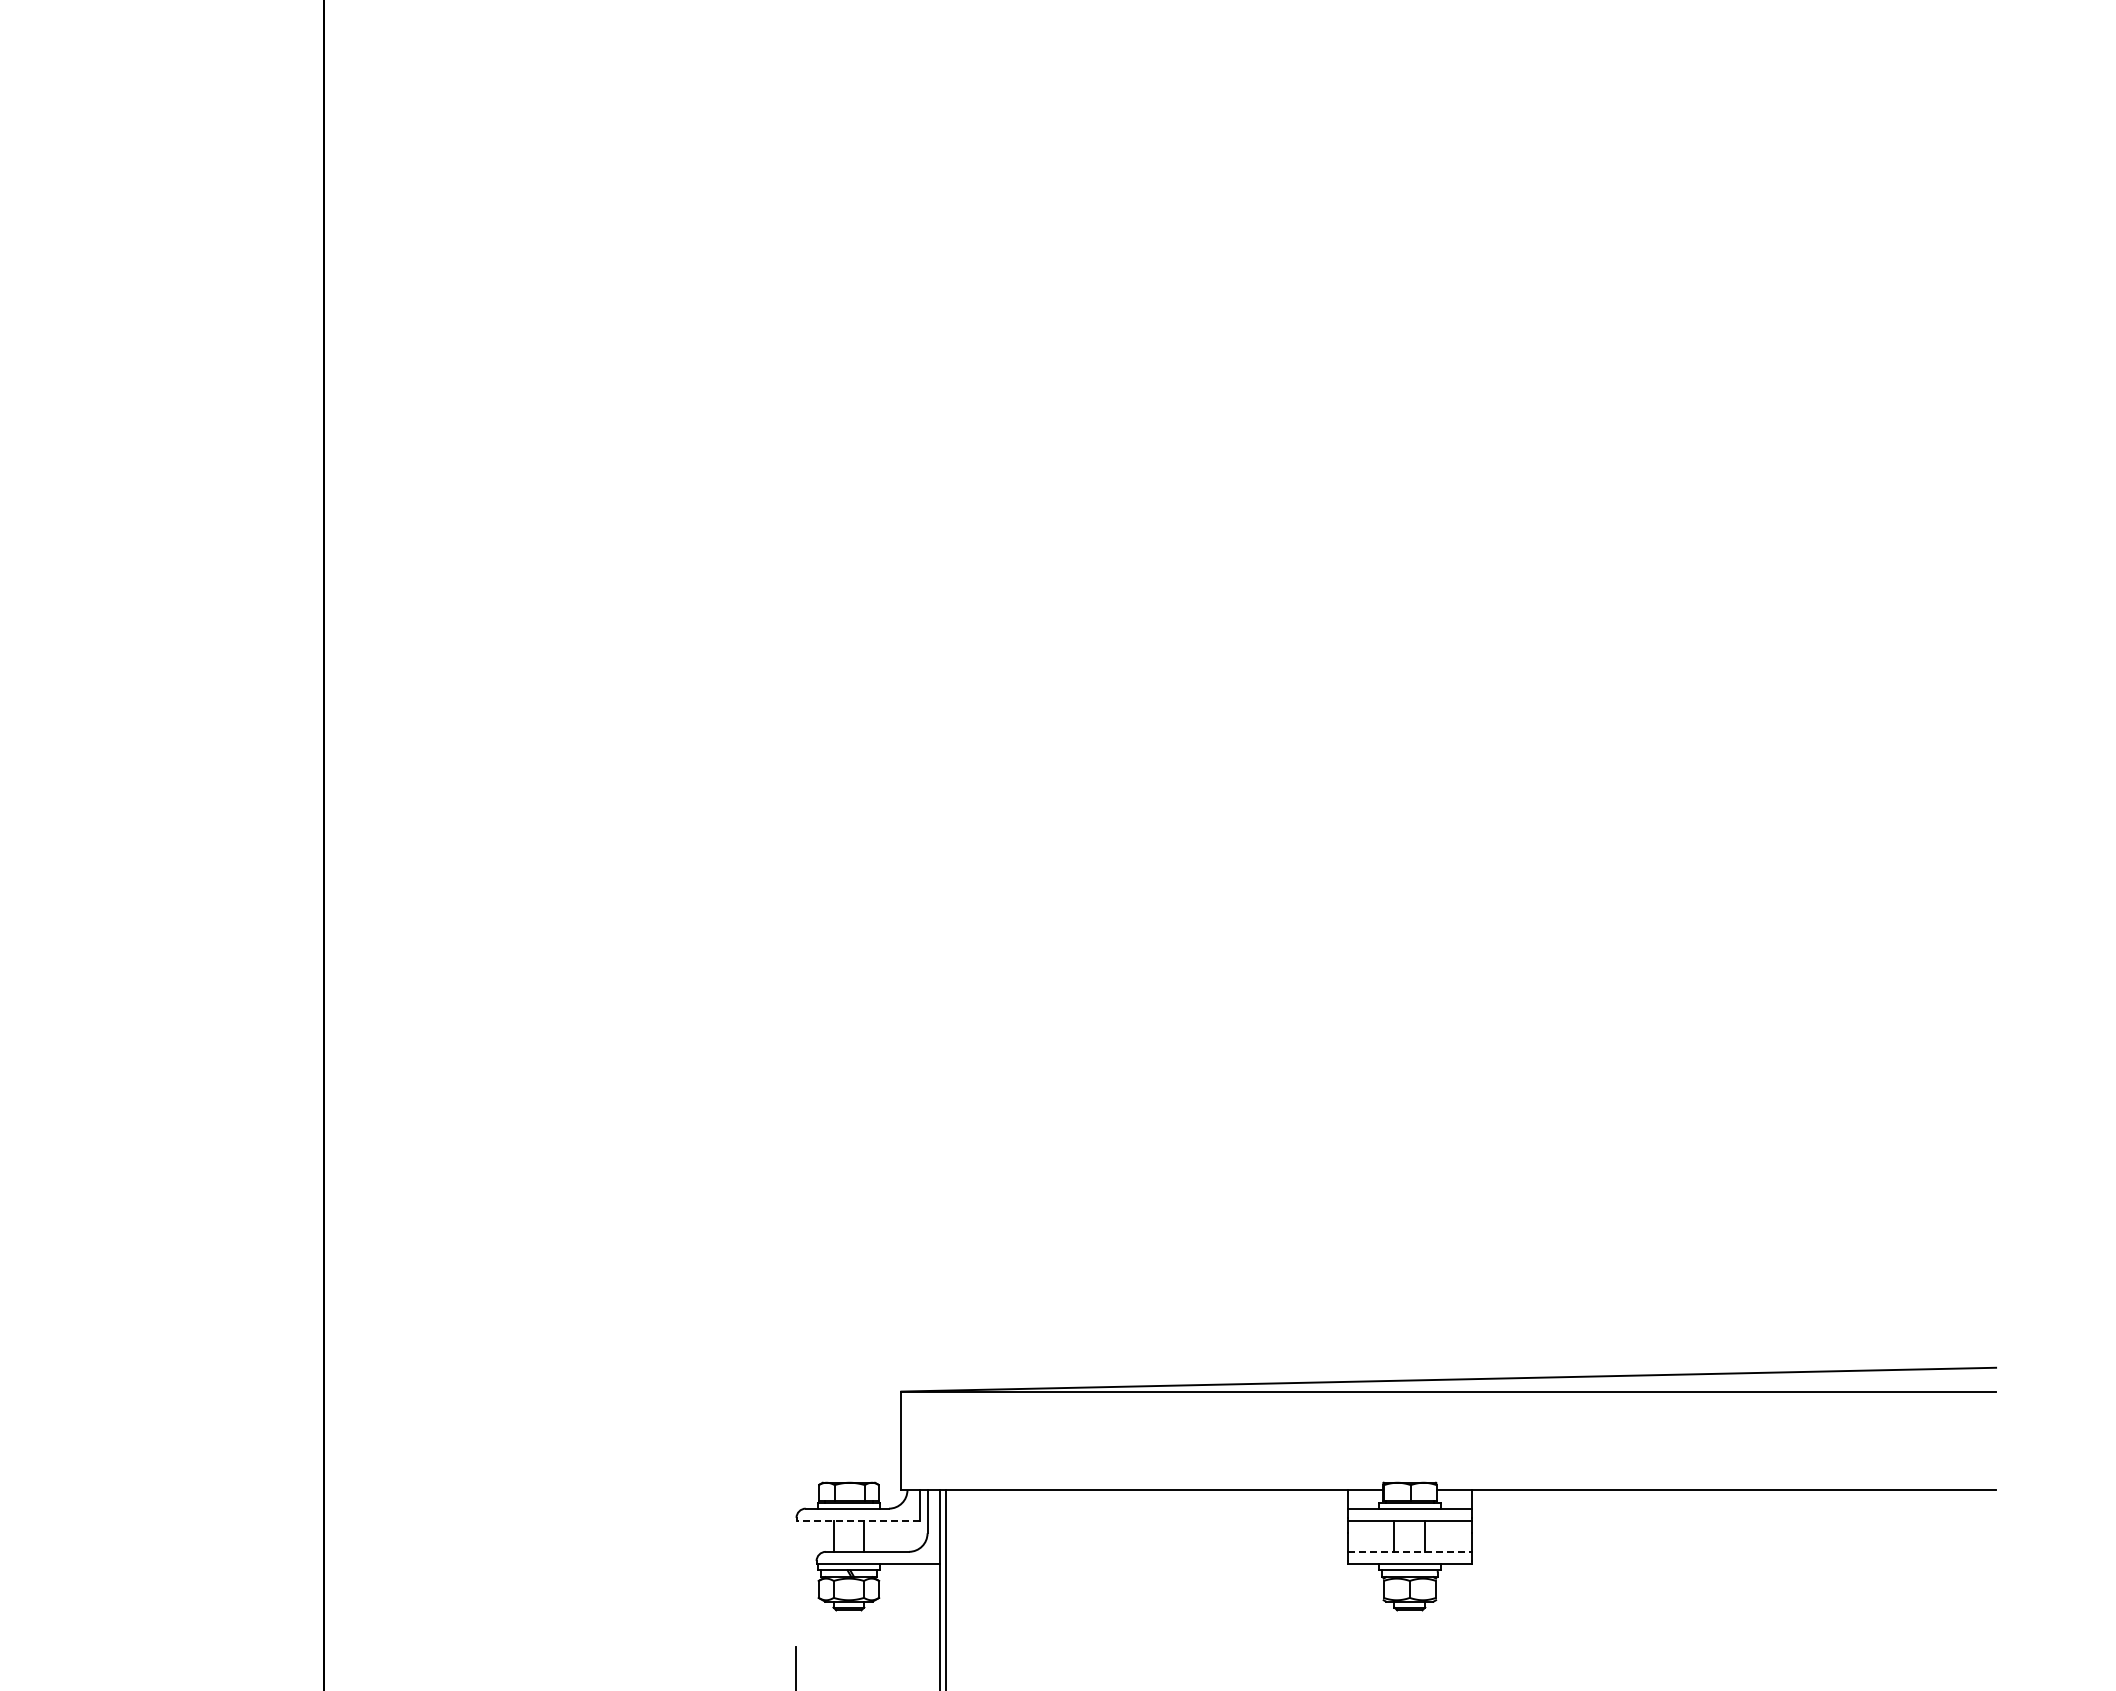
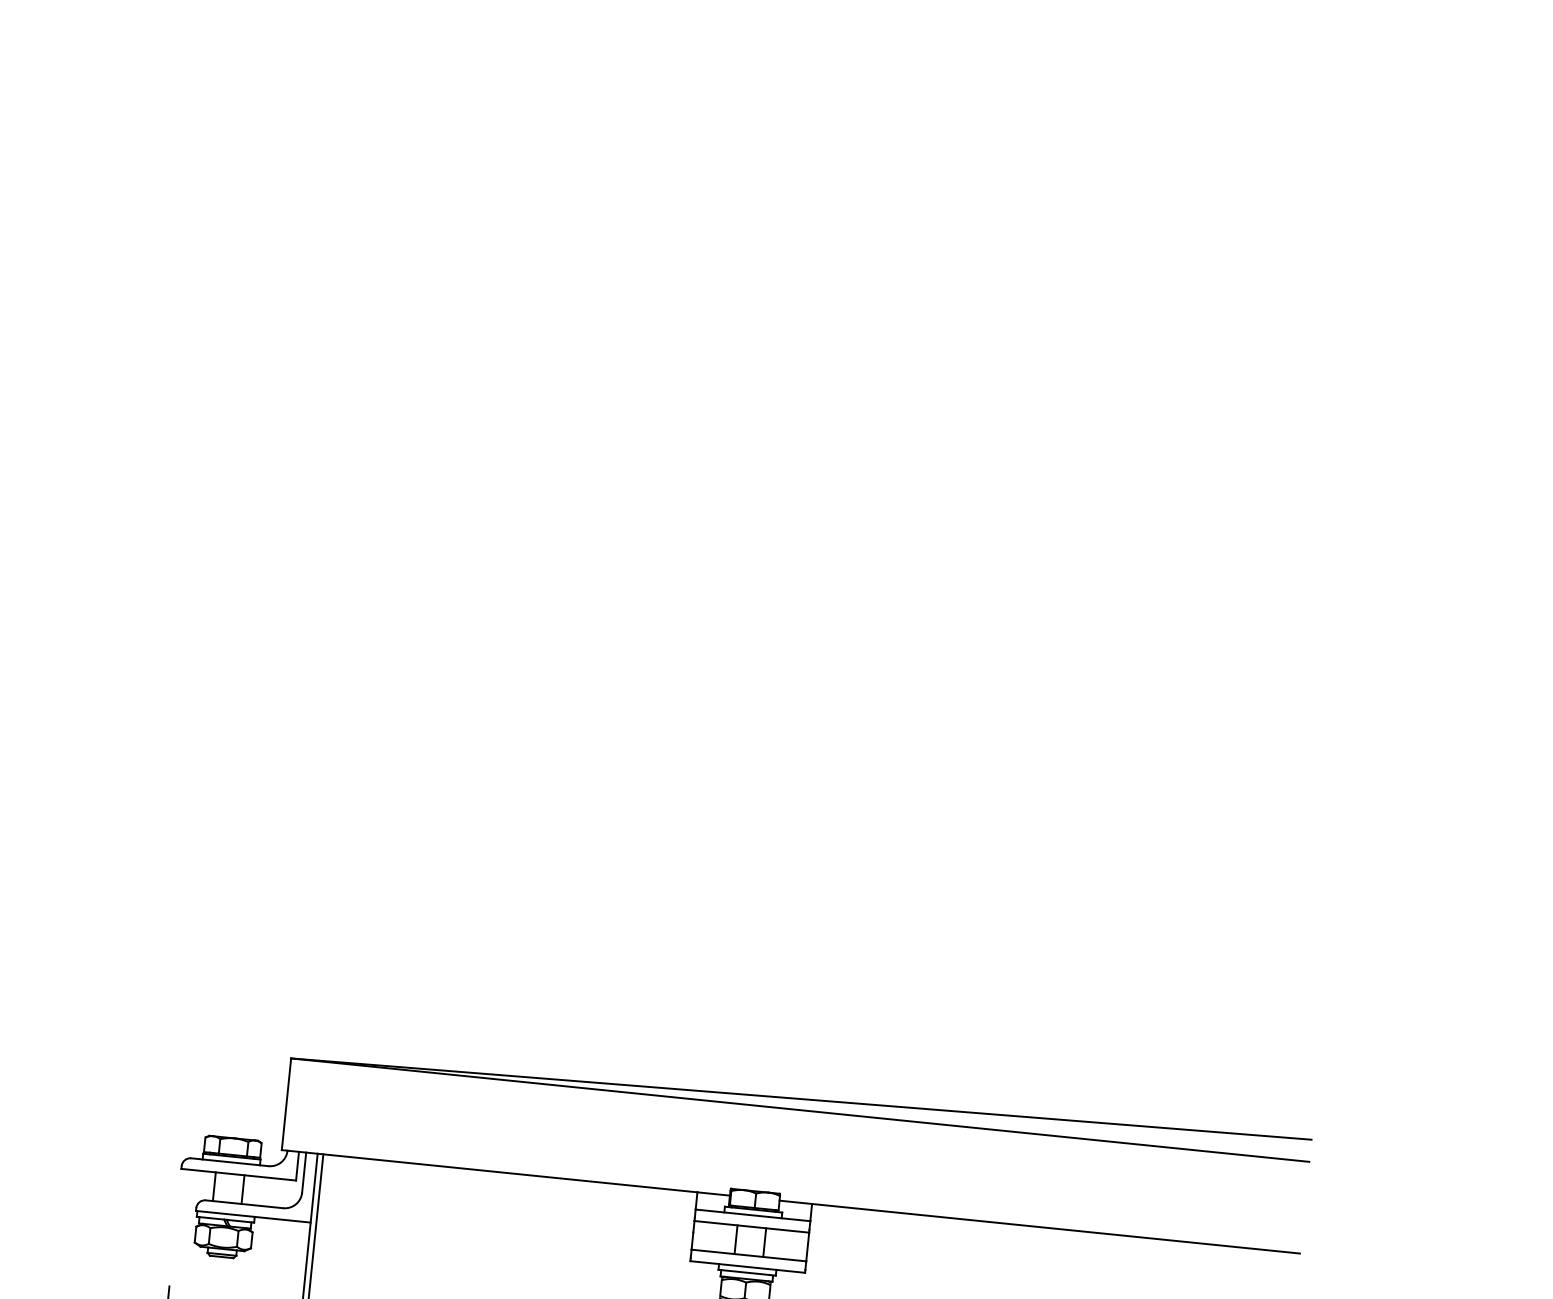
line: (858, 1521) -> (239, 1175), dashed -> solid
line: (1409, 1551) -> (748, 1255), dashed -> solid

